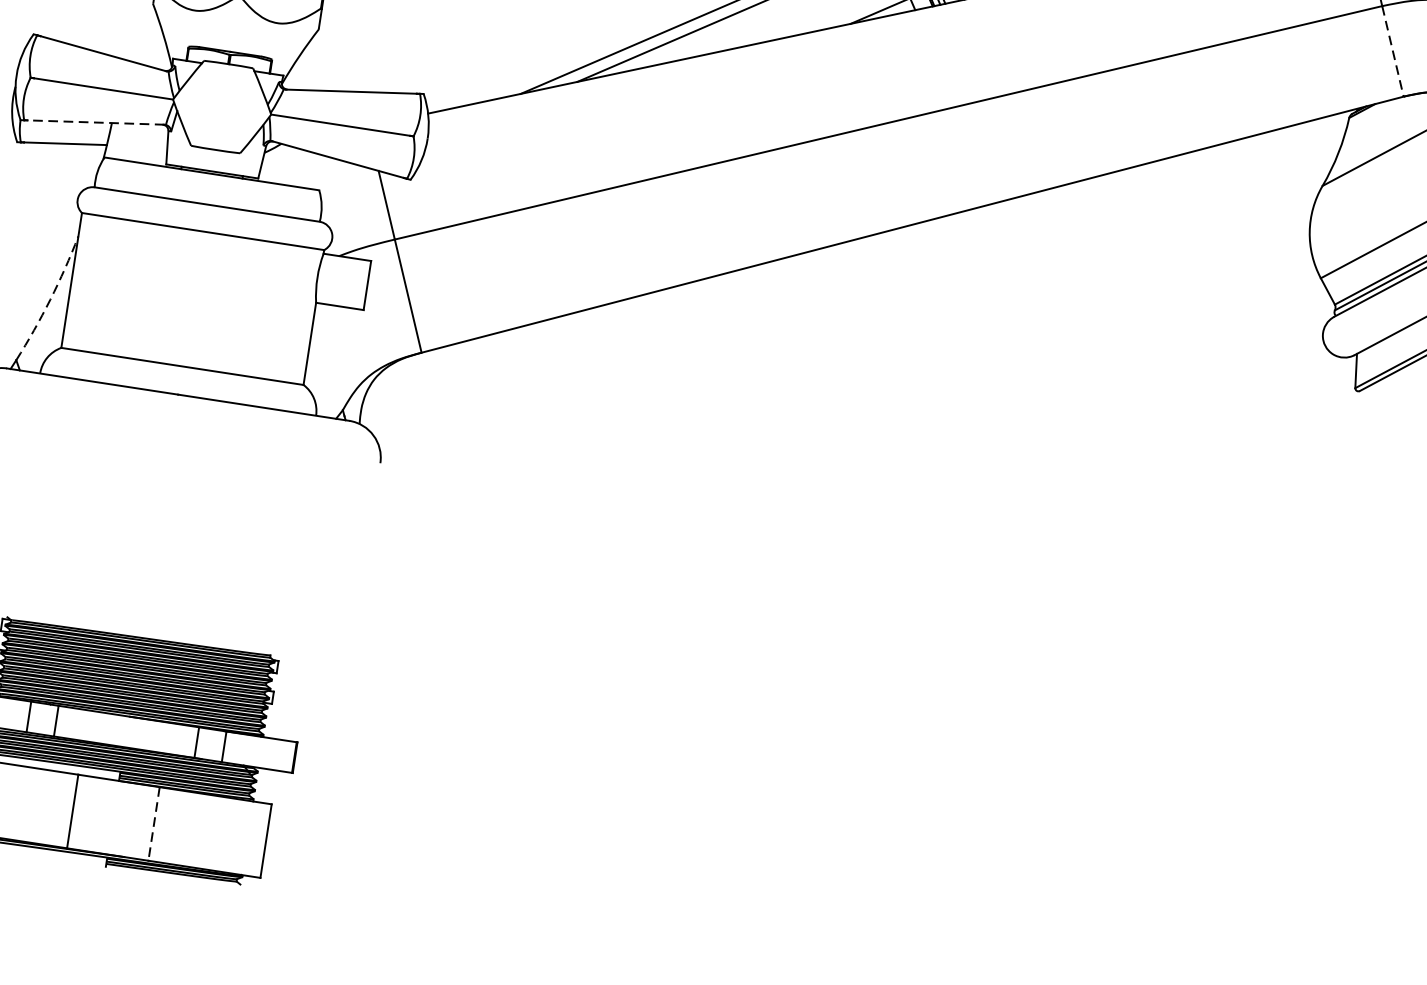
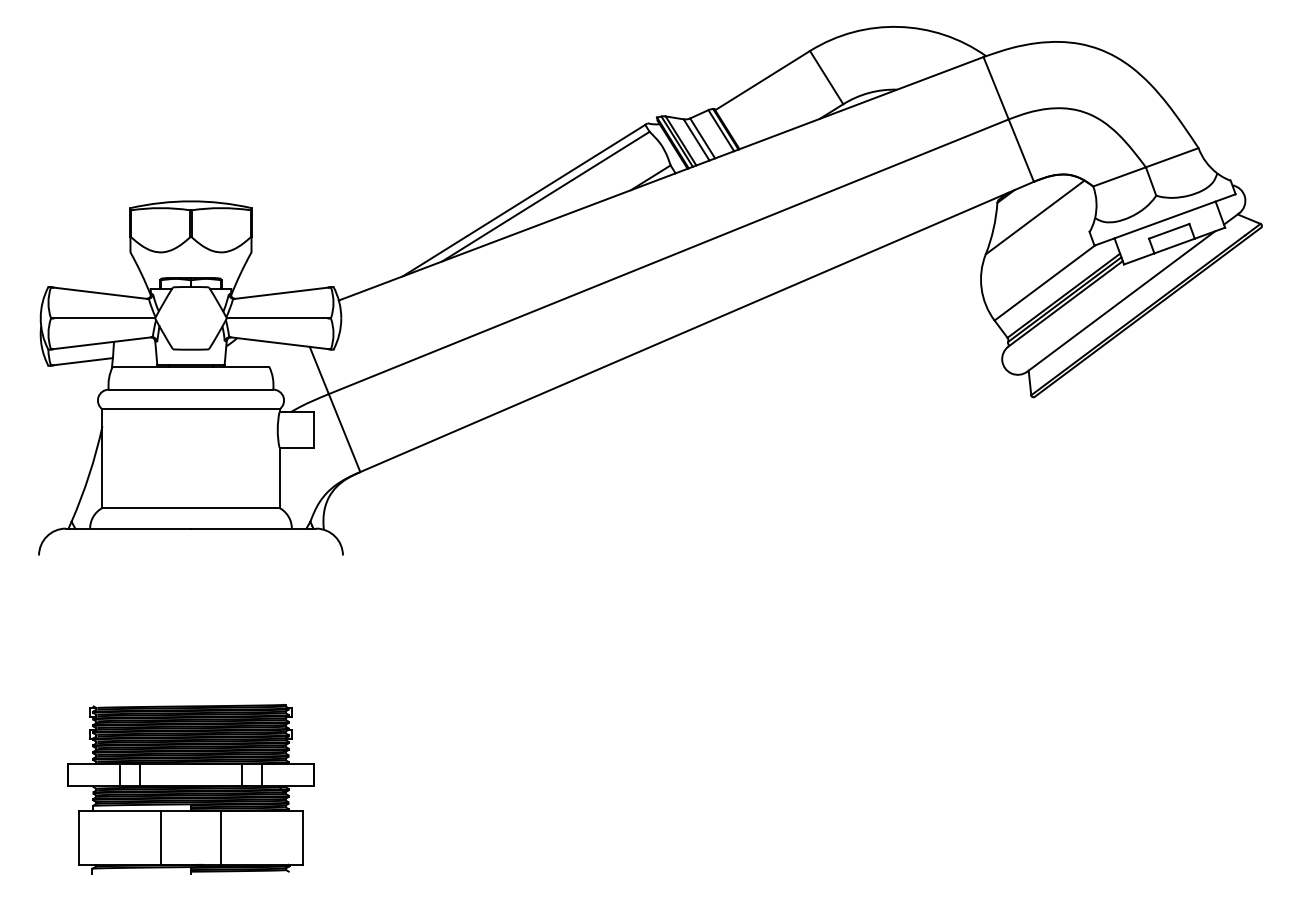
line: (1393, 51) -> (1021, 150), dashed -> solid
line: (95, 122) -> (102, 343), dashed -> solid
arc: (50, 299) -> (89, 474), dashed -> solid
line: (153, 823) -> (220, 837), dashed -> solid

